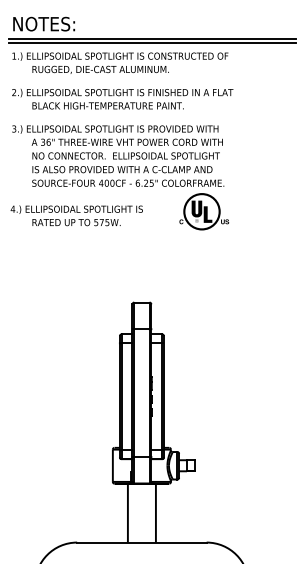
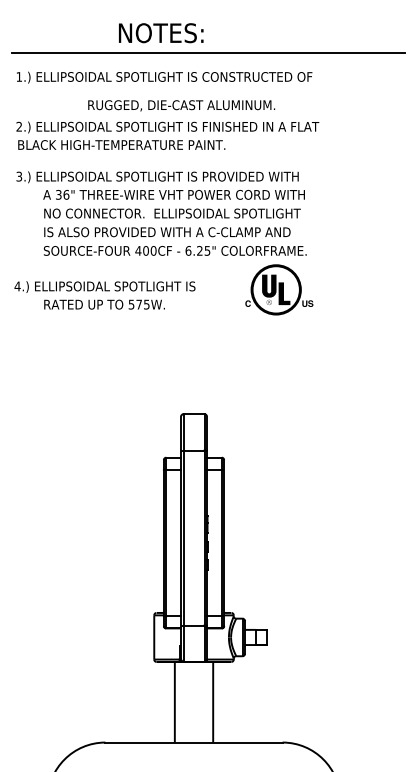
text: (44, 24) -> (161, 33), moved
line: (152, 42) -> (208, 58), removed
text: (100, 69) -> (181, 105), moved
text: (107, 105) -> (121, 144), moved

